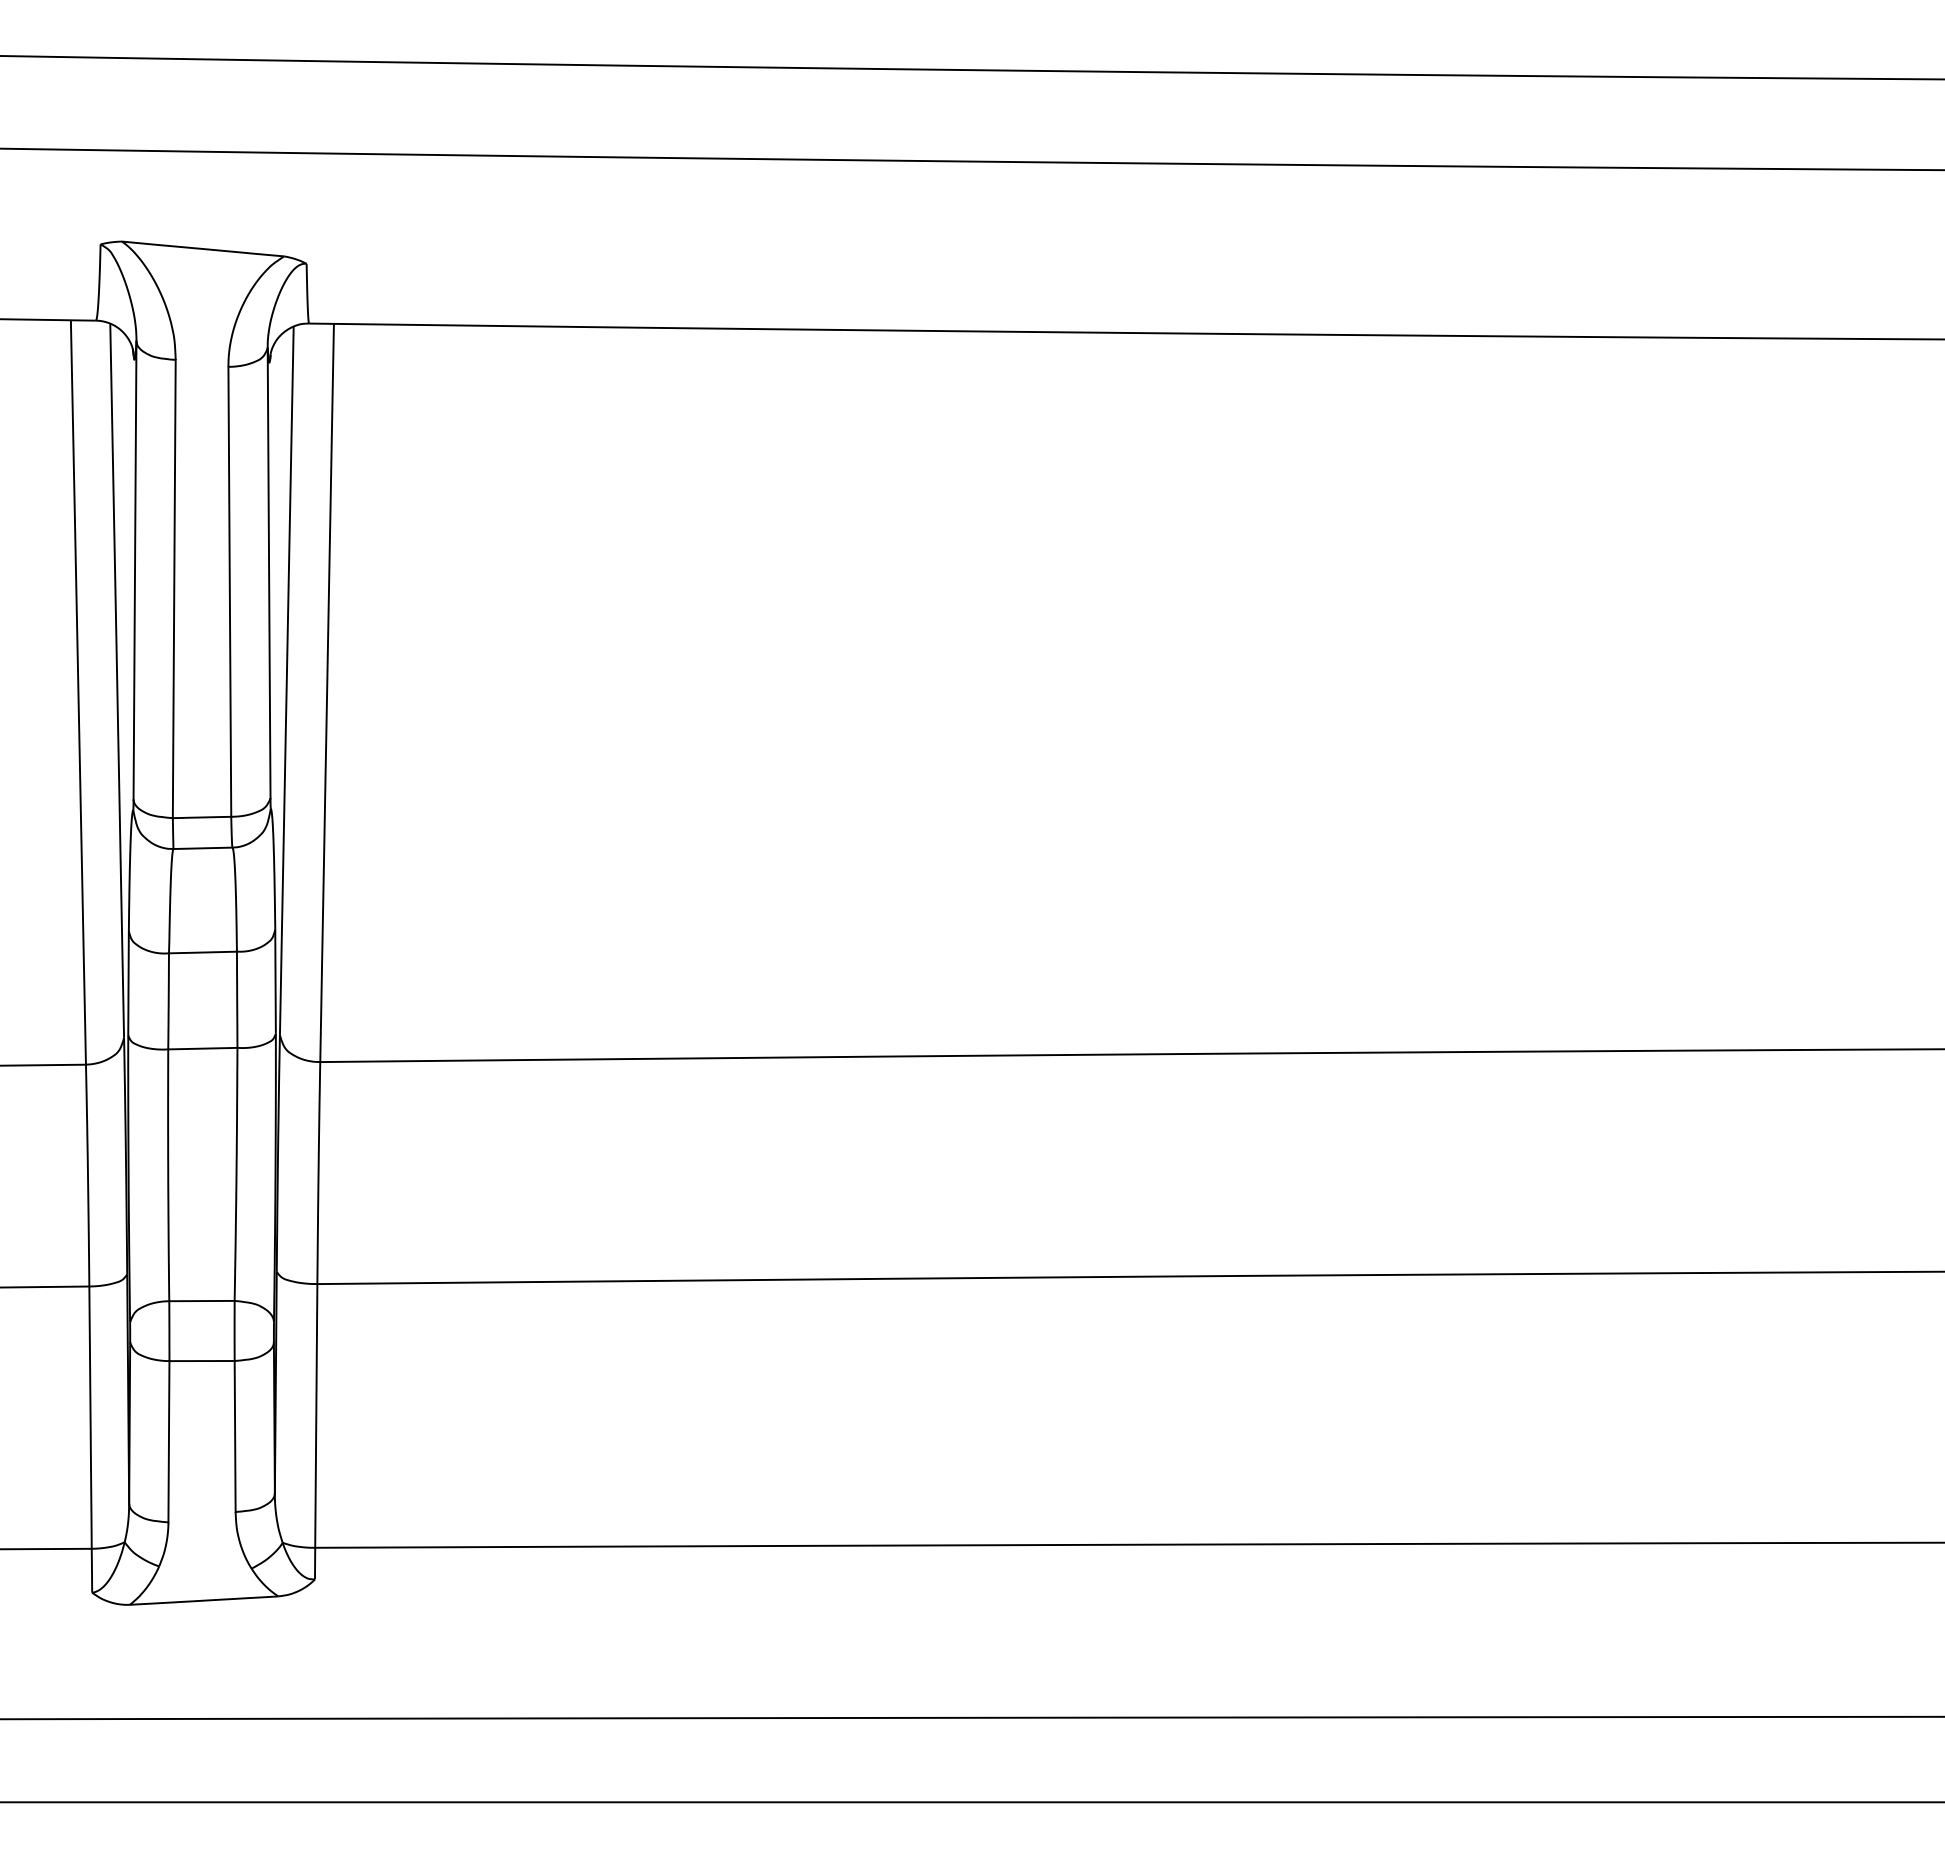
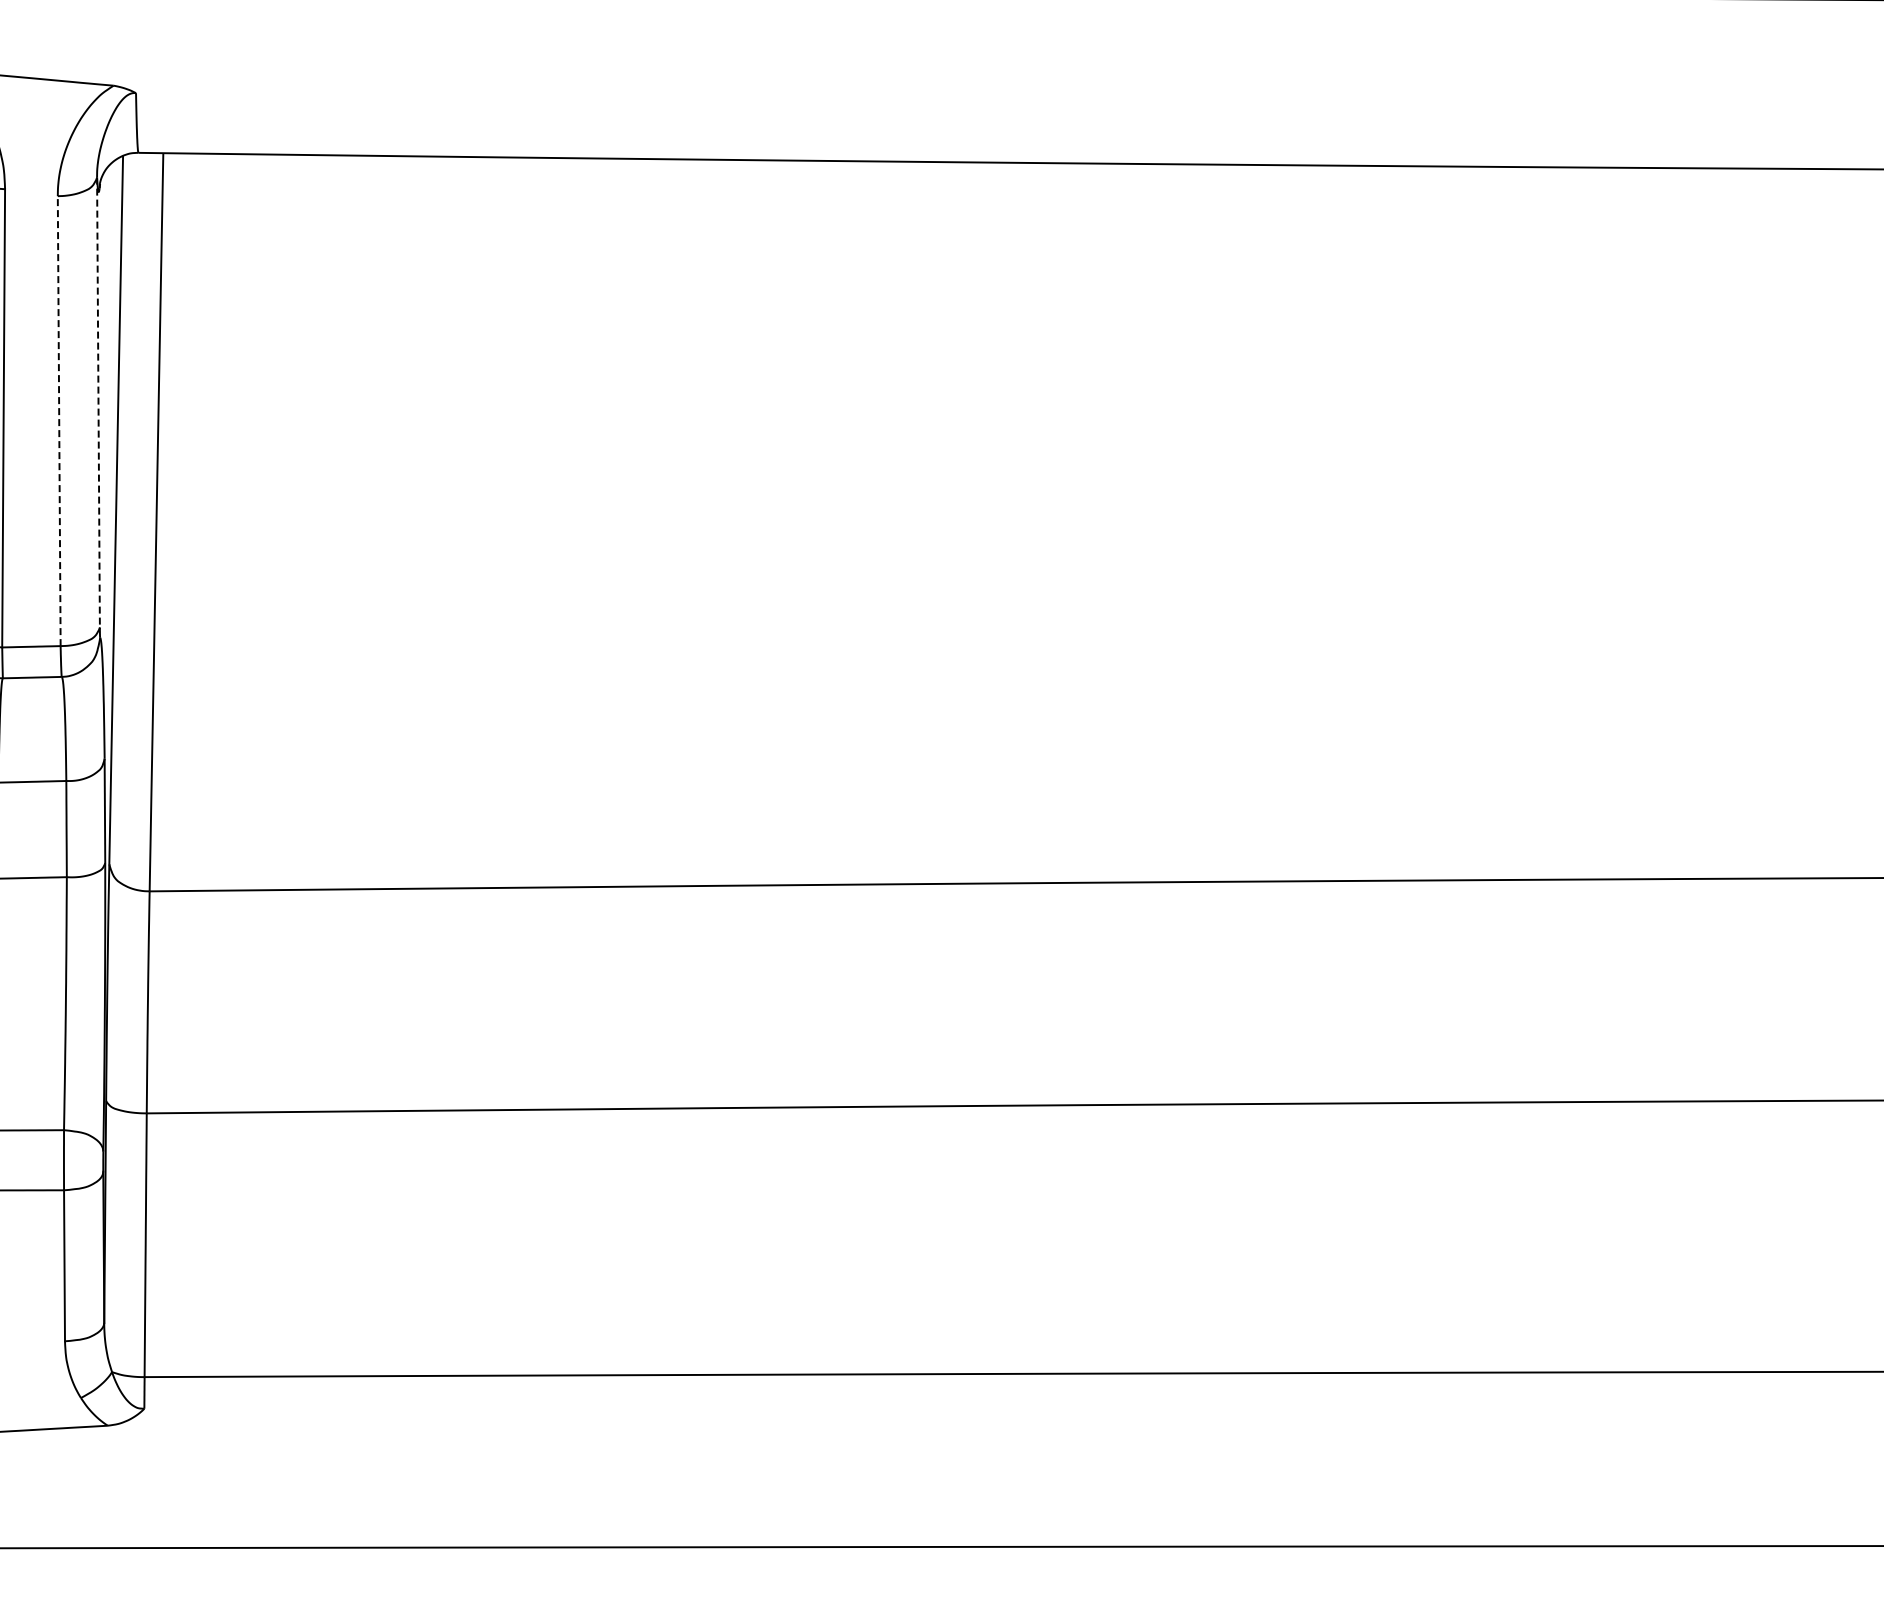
line: (269, 573) -> (98, 402), solid -> dashed
line: (229, 591) -> (58, 420), solid -> dashed

